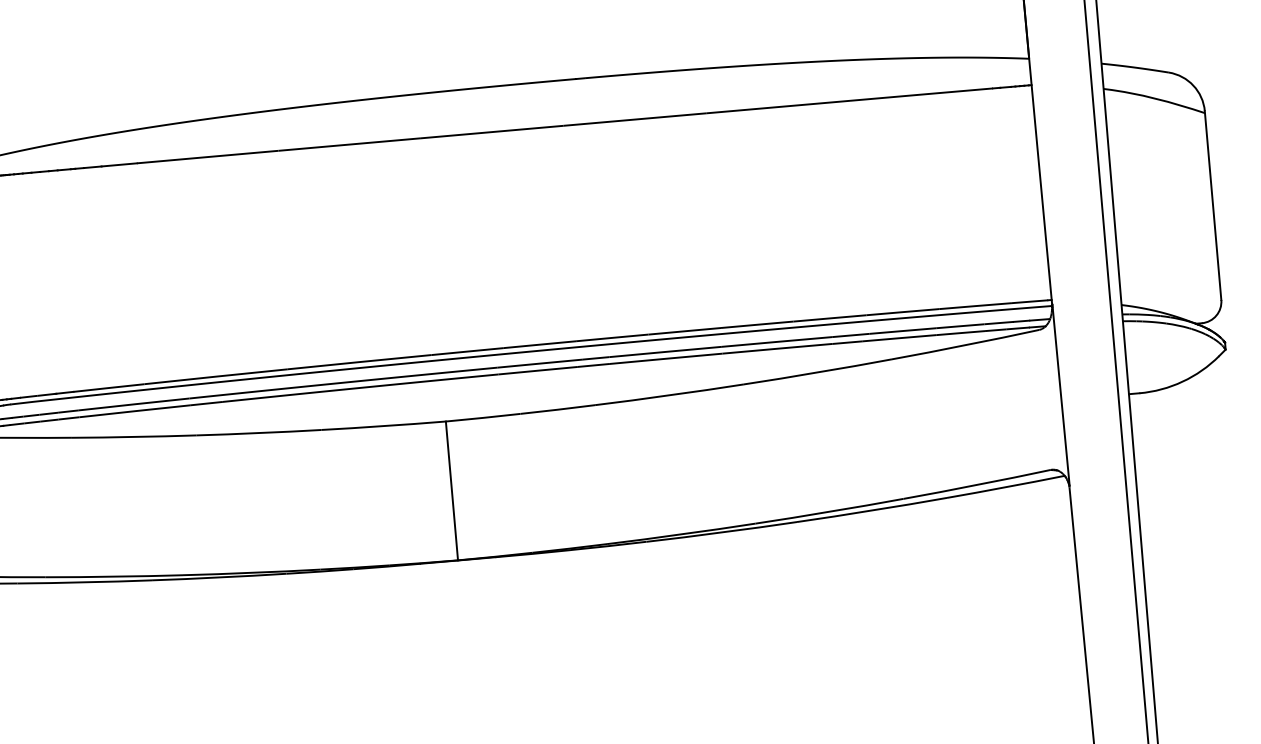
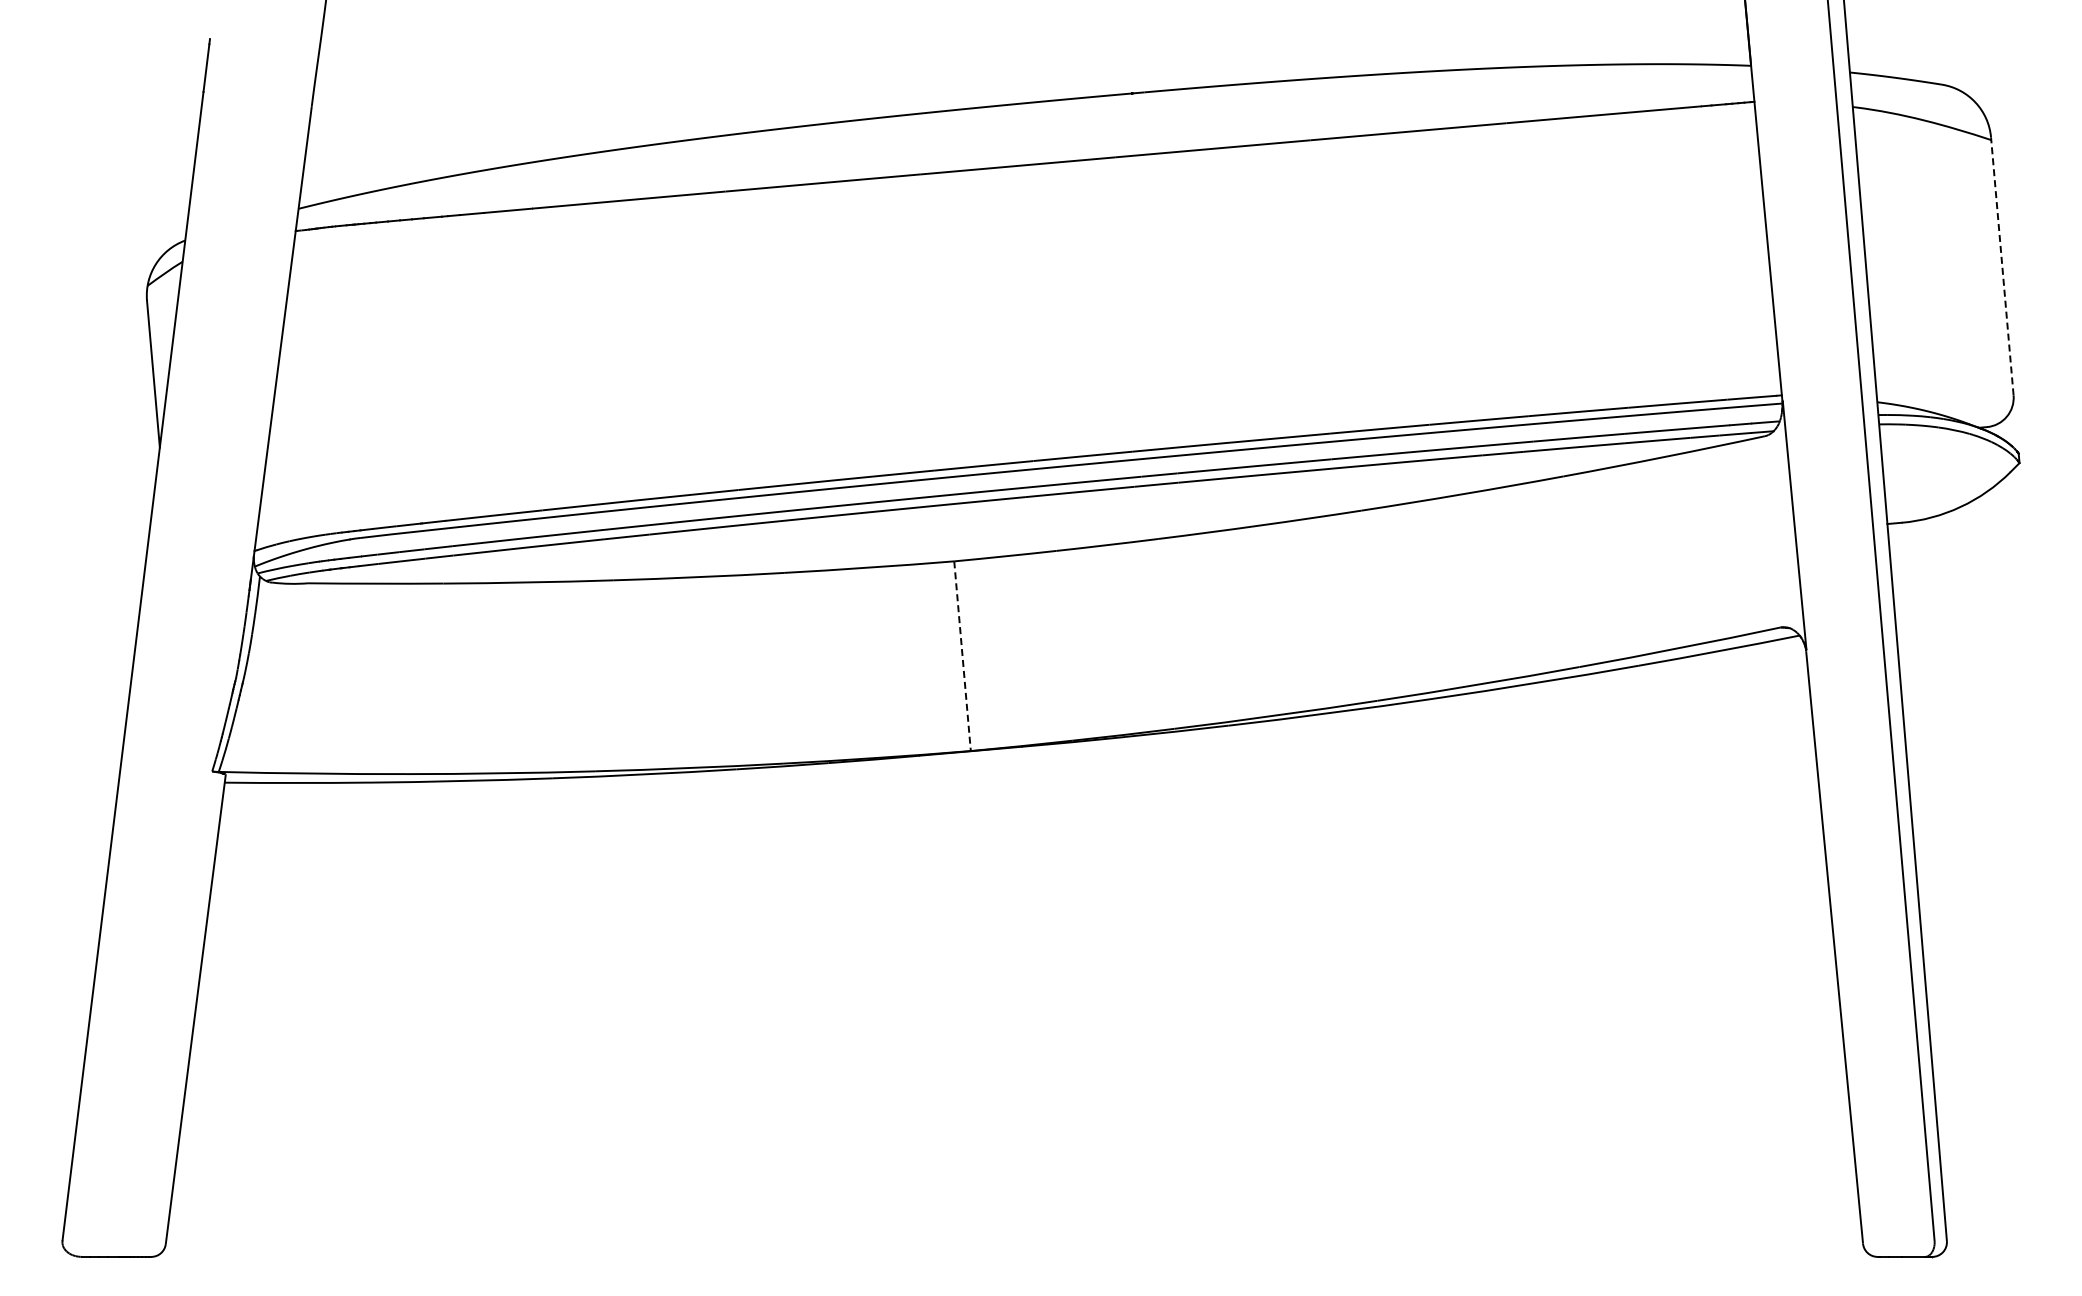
line: (1213, 204) -> (2002, 265), solid -> dashed
line: (451, 491) -> (962, 656), solid -> dashed

